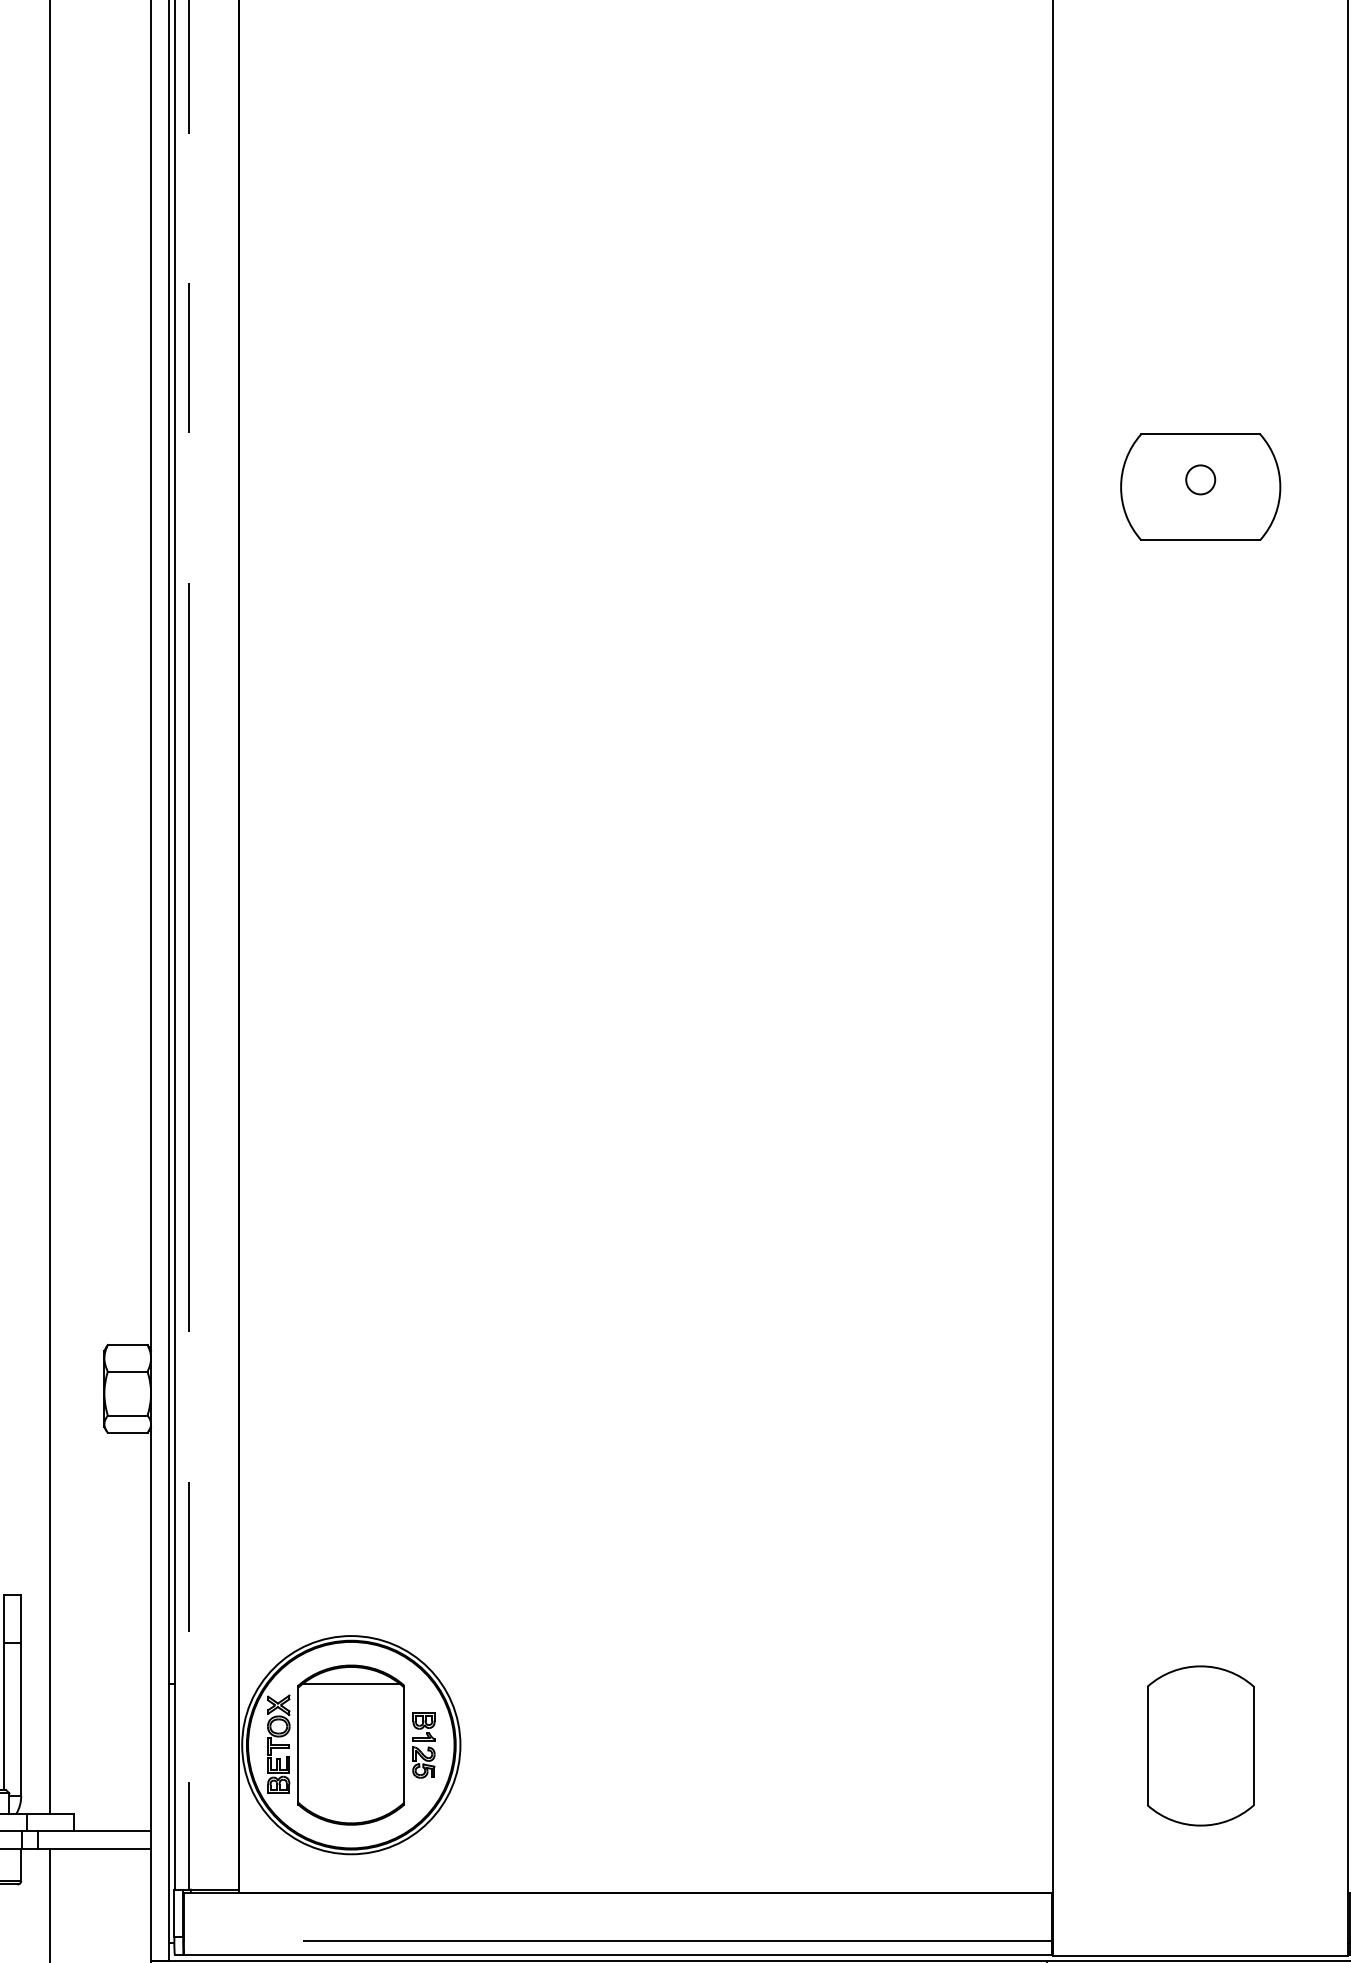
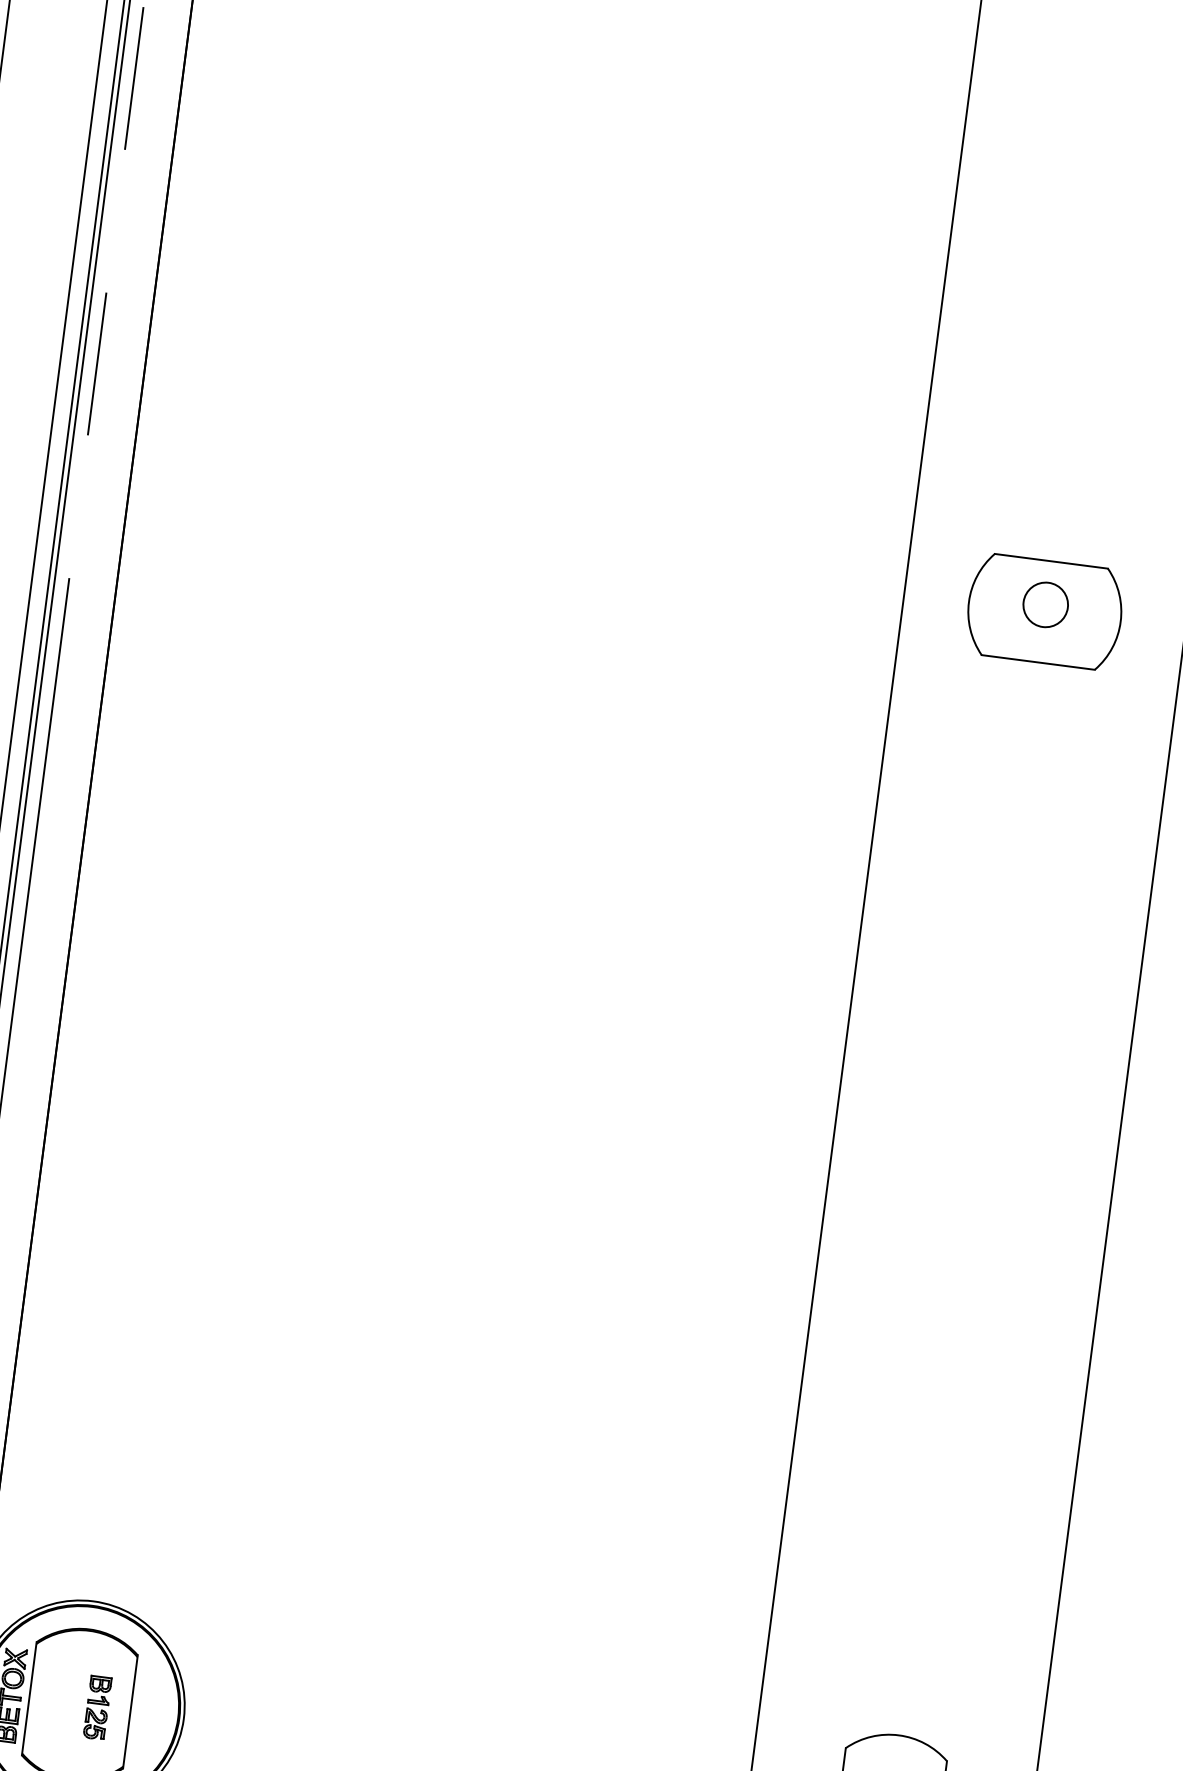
circle: (1200, 479) -> (1045, 604), size x1.6
line: (350, 1683) -> (86, 1646), removed
part: (423, 1745) -> (97, 1707), moved

